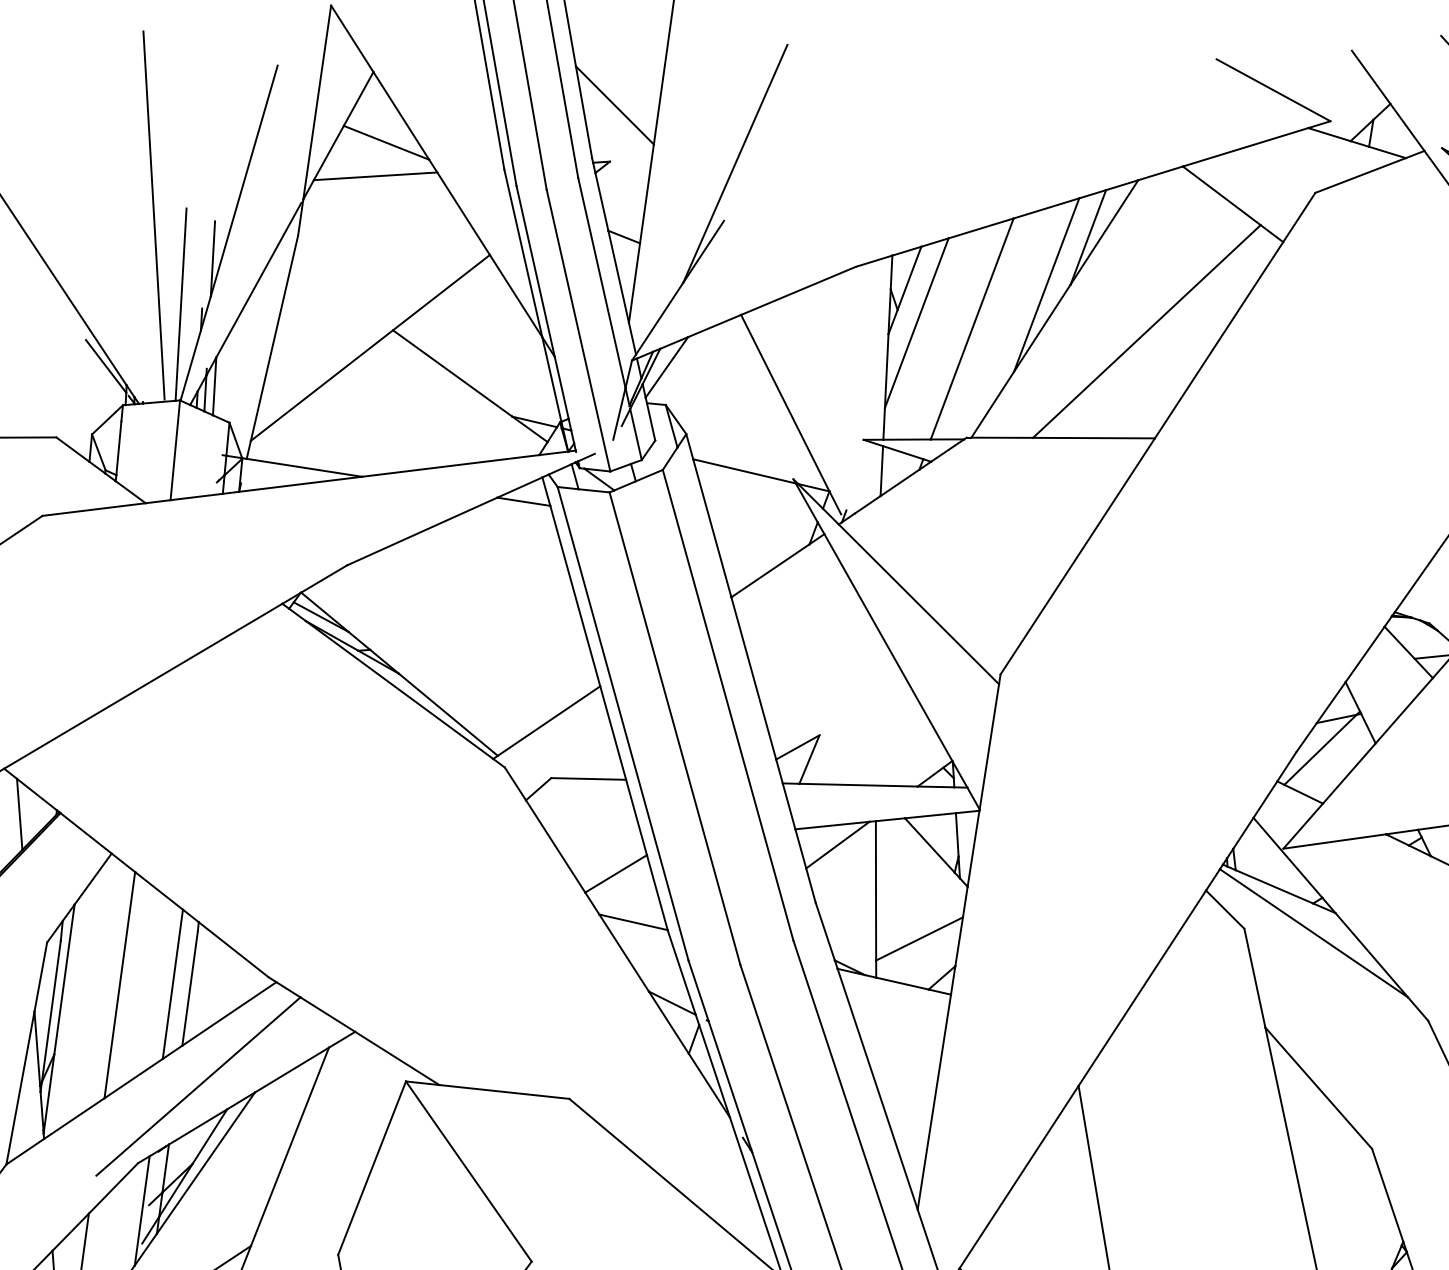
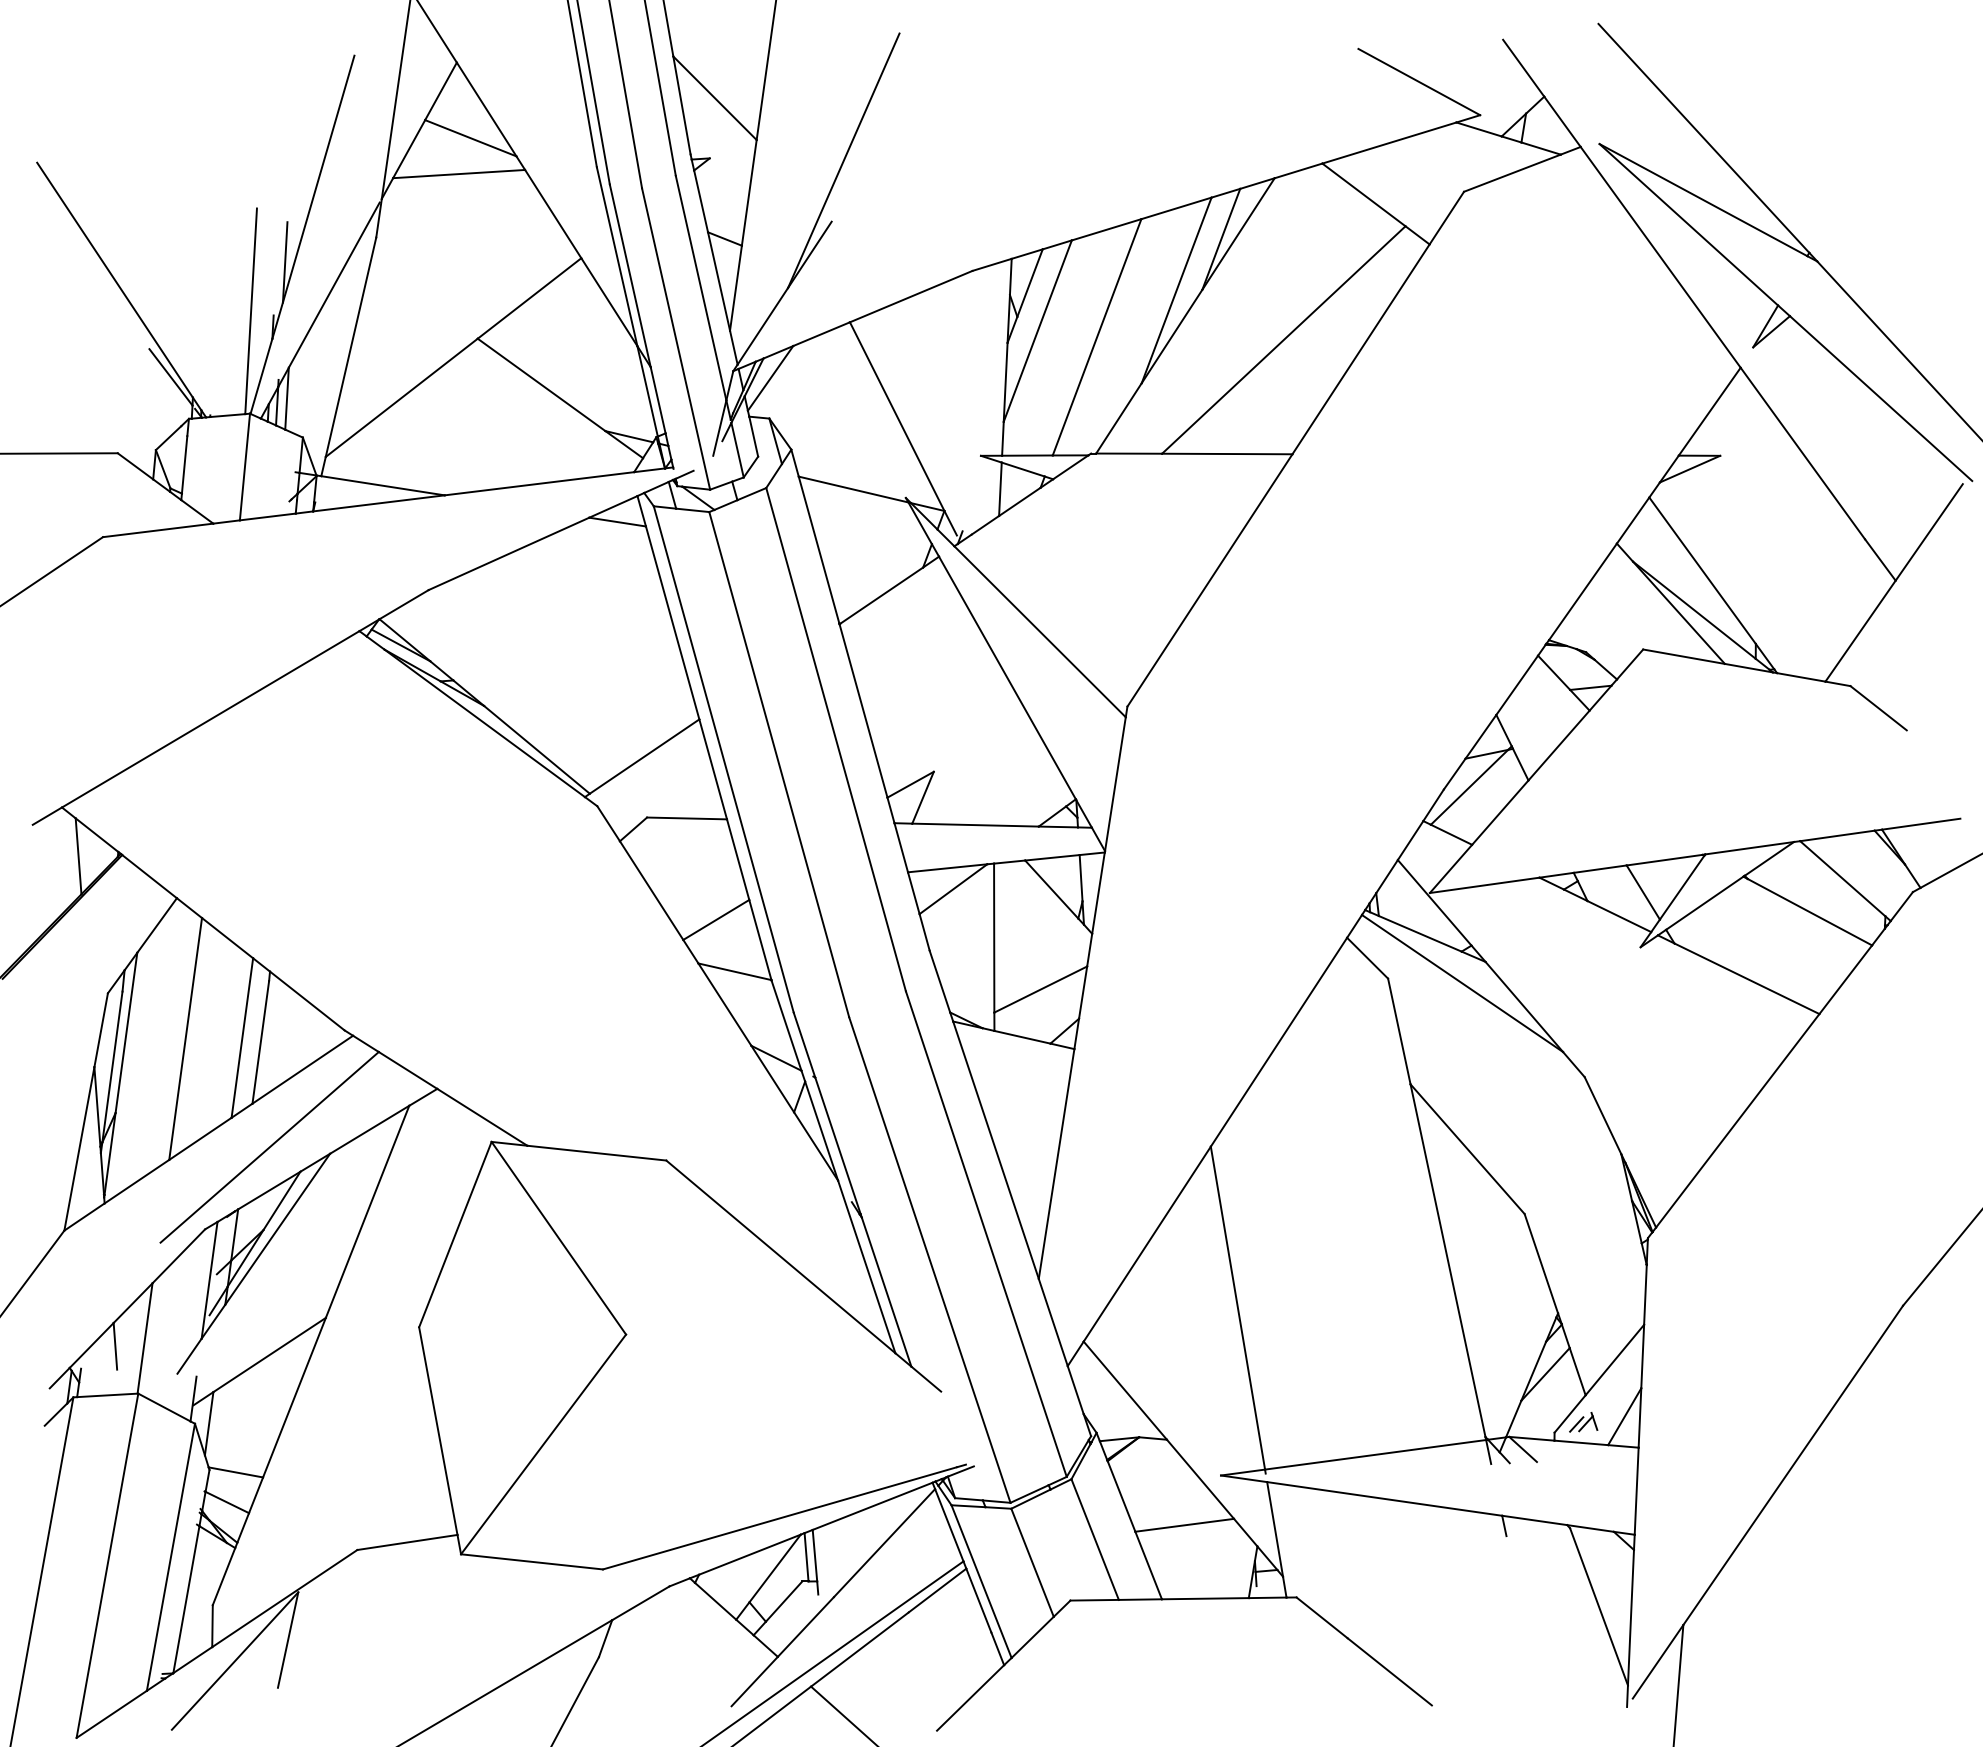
line: (153, 215) -> (221, 215), removed

